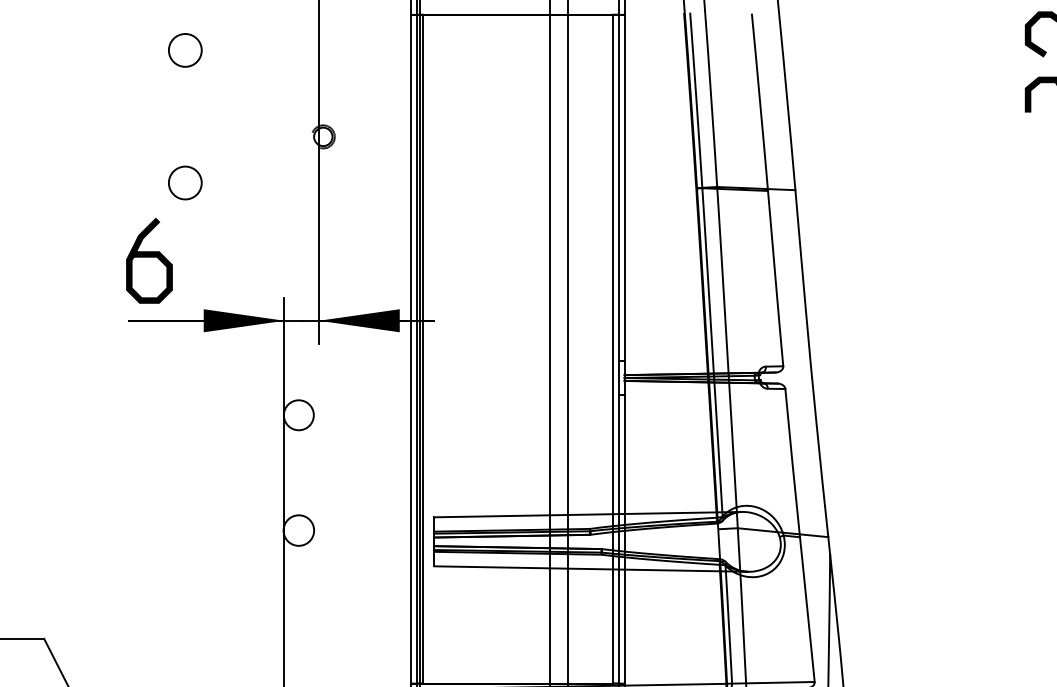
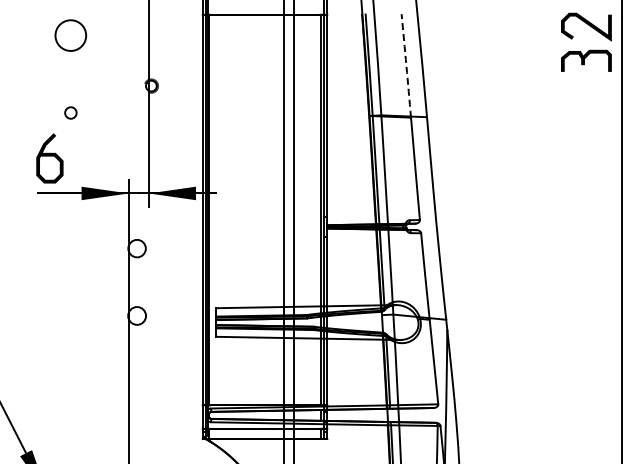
circle: (184, 50) -> (70, 35), size x1.6
arc: (760, 101) -> (406, 65), solid -> dashed
circle: (184, 182) -> (70, 112), size x0.6

